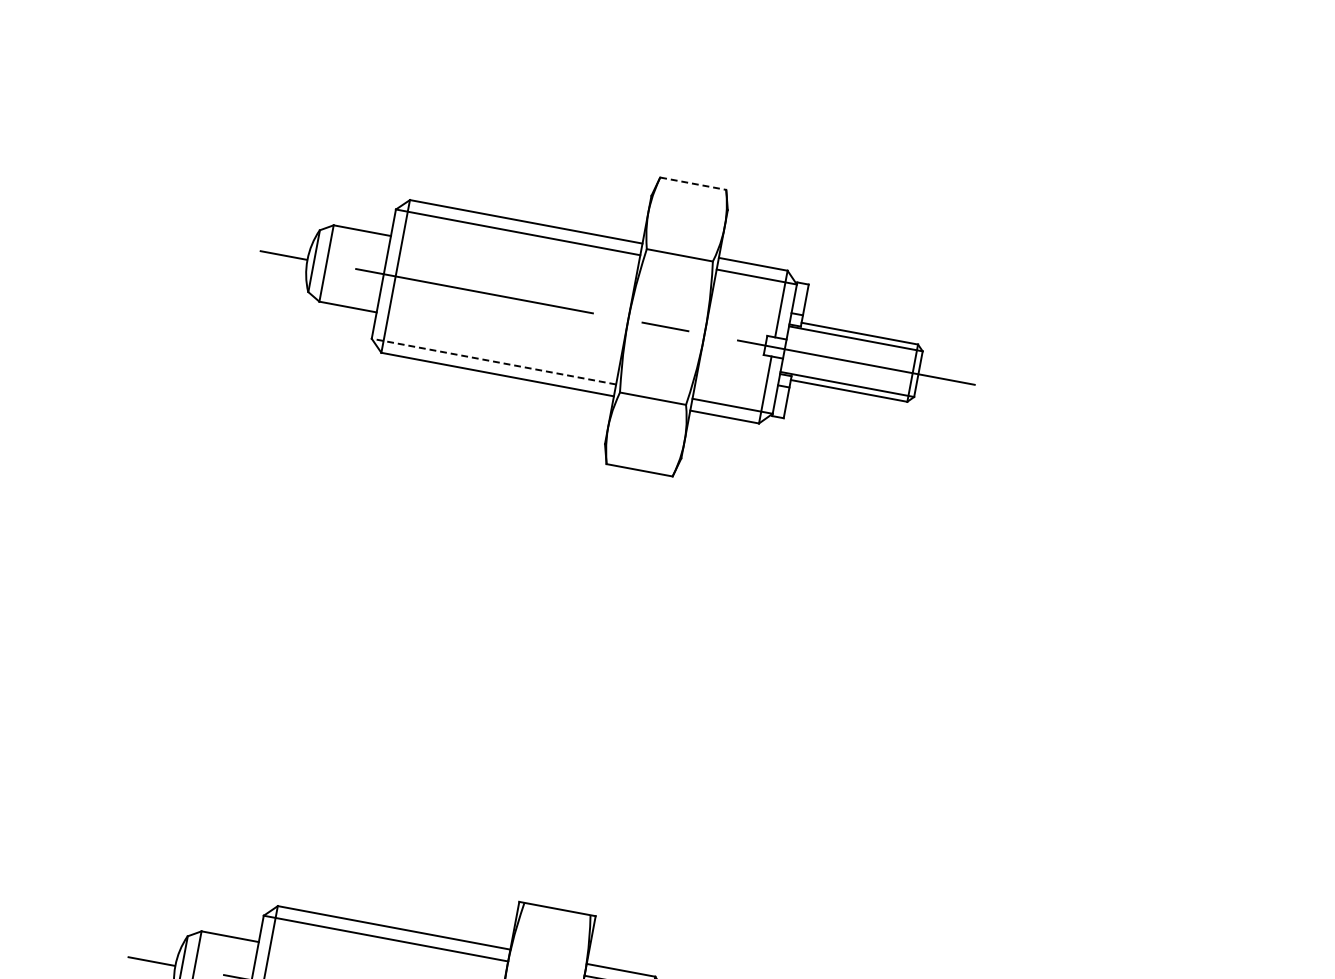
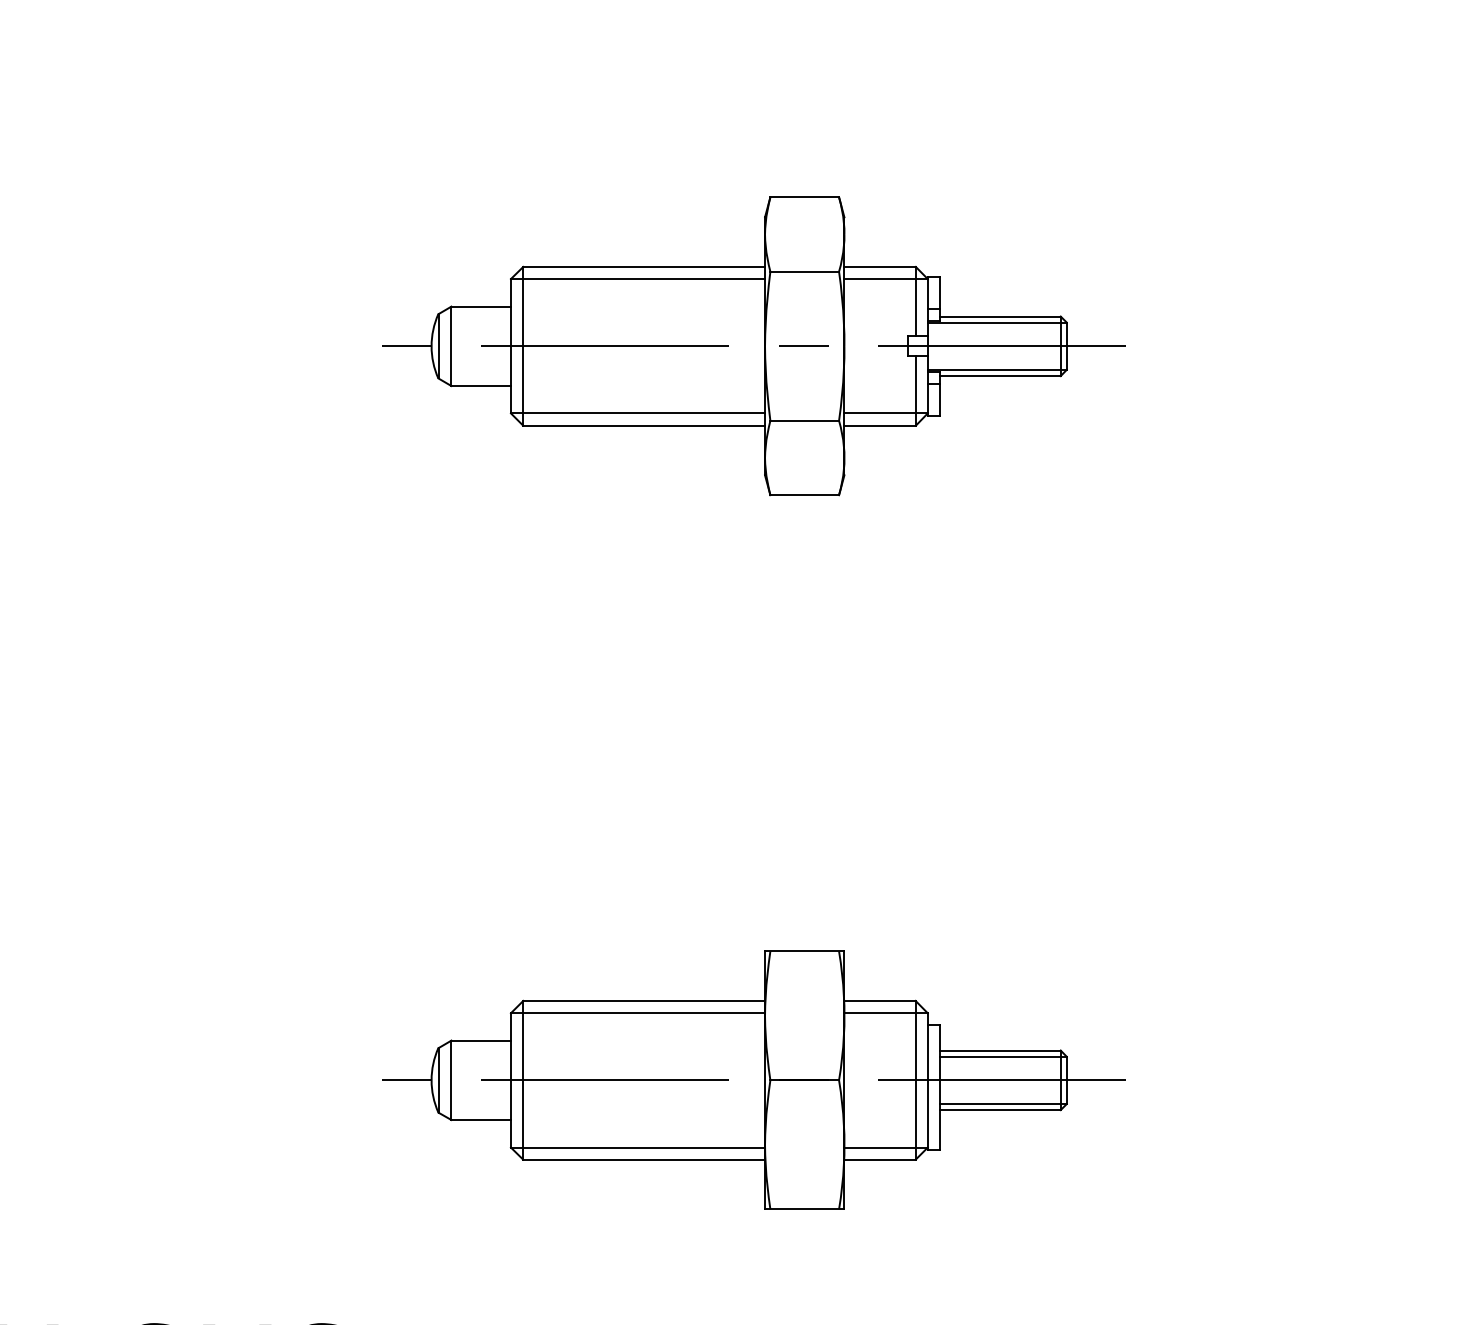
line: (693, 184) -> (805, 197), dashed -> solid
line: (493, 361) -> (637, 413), dashed -> solid

